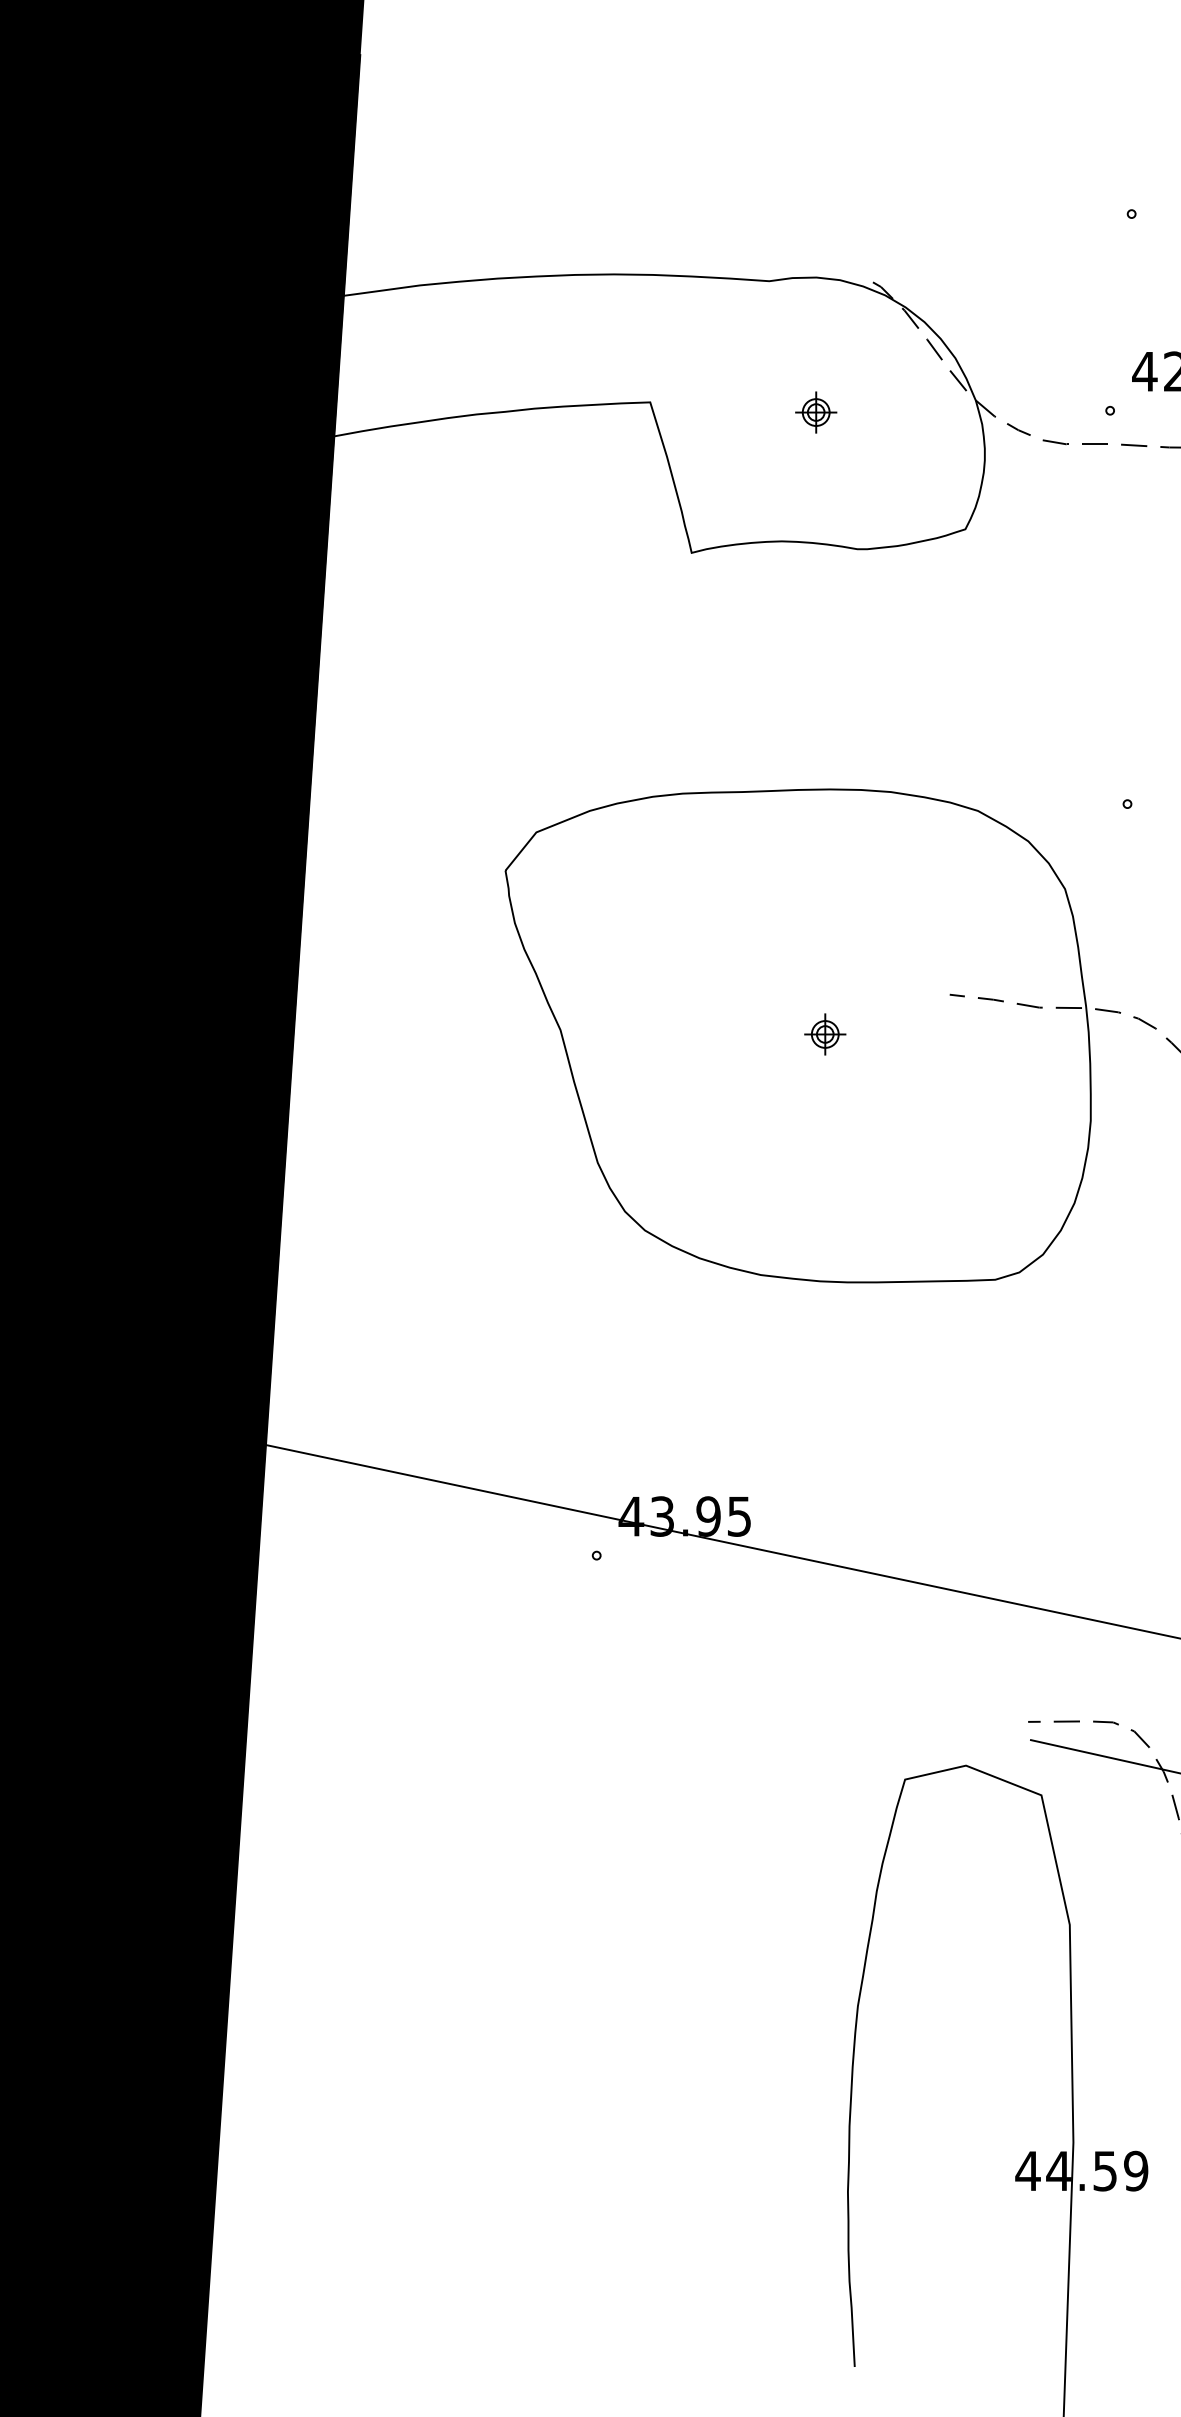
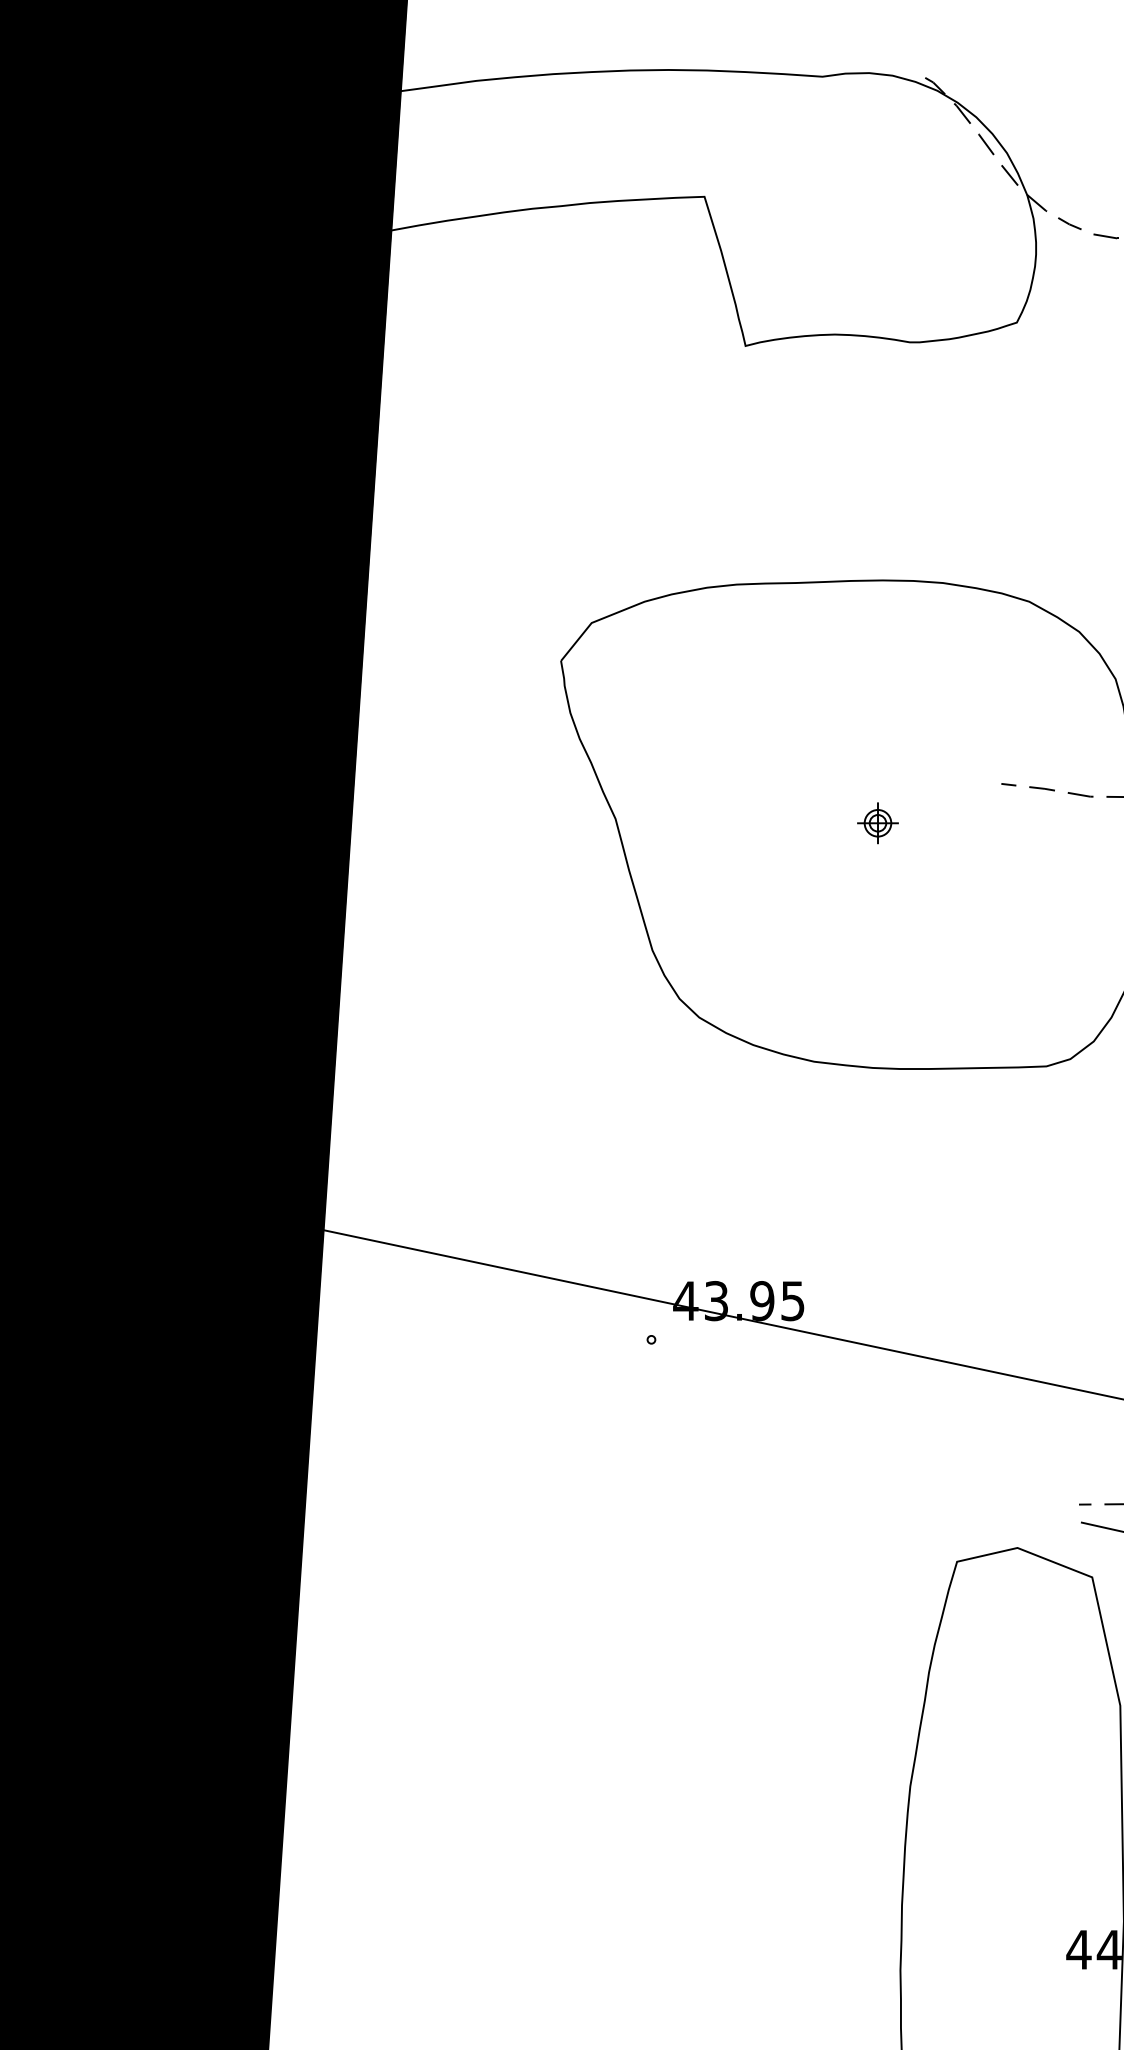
part: (816, 412) -> (869, 206), removed

